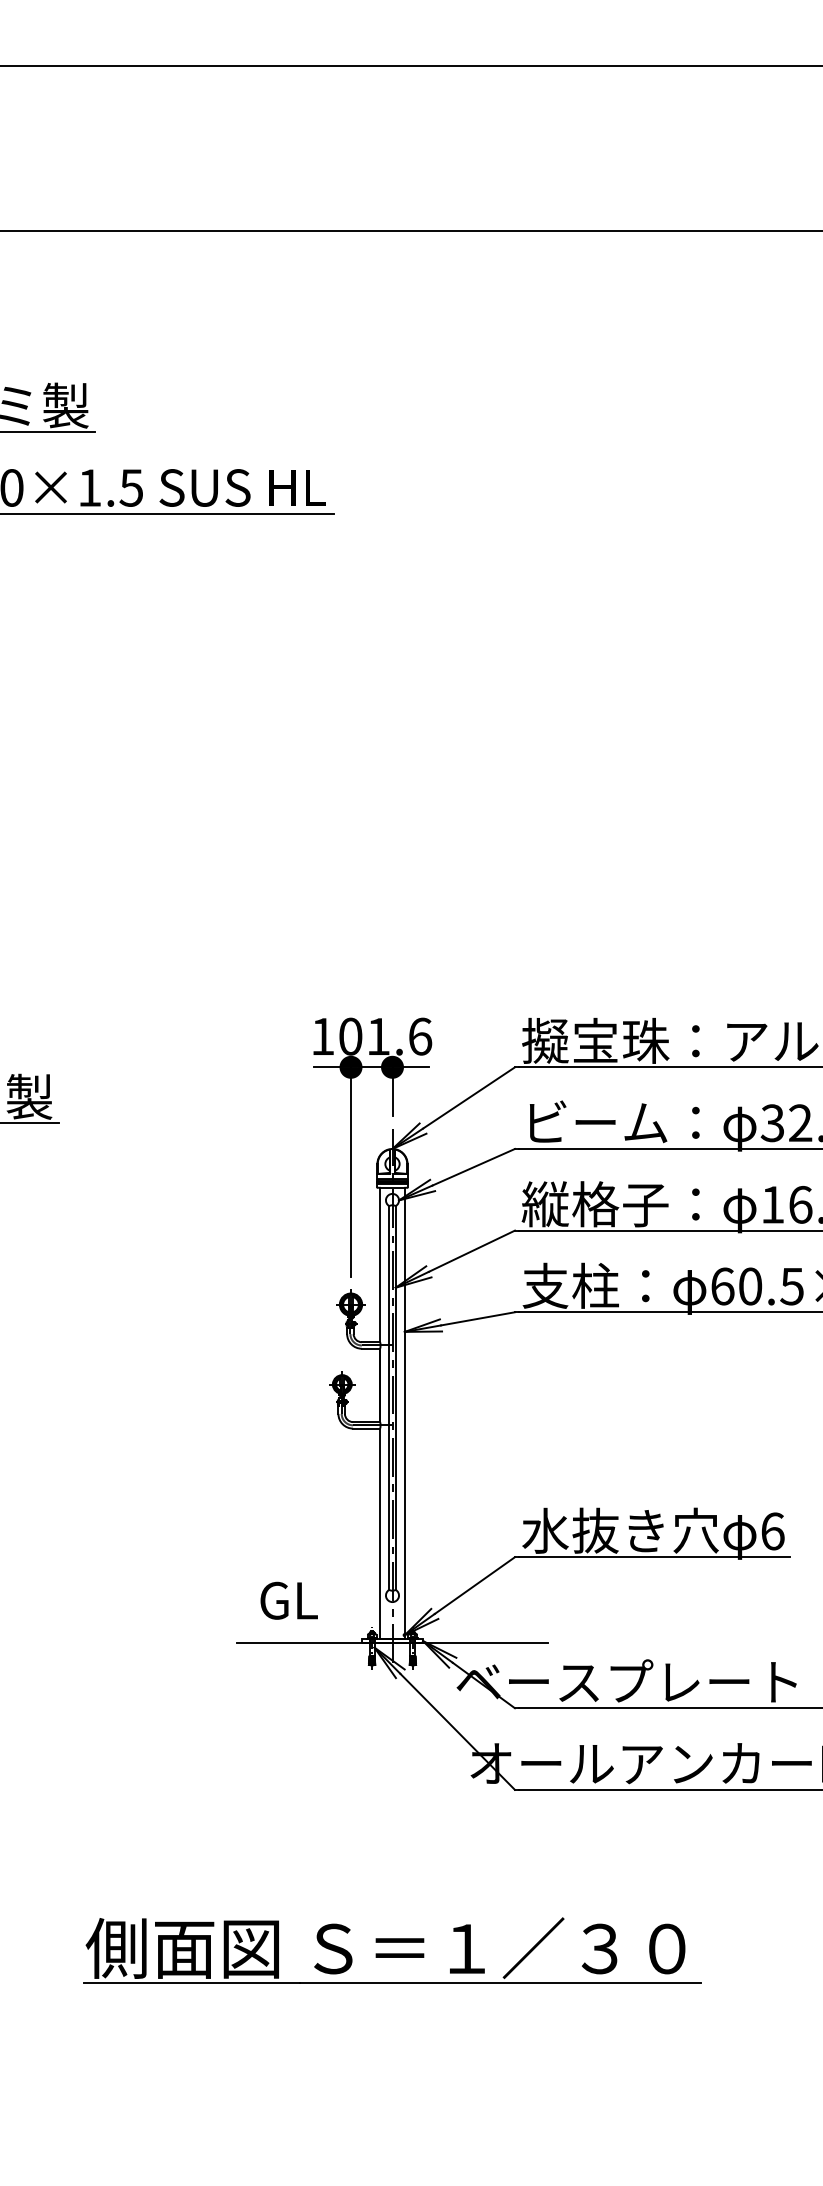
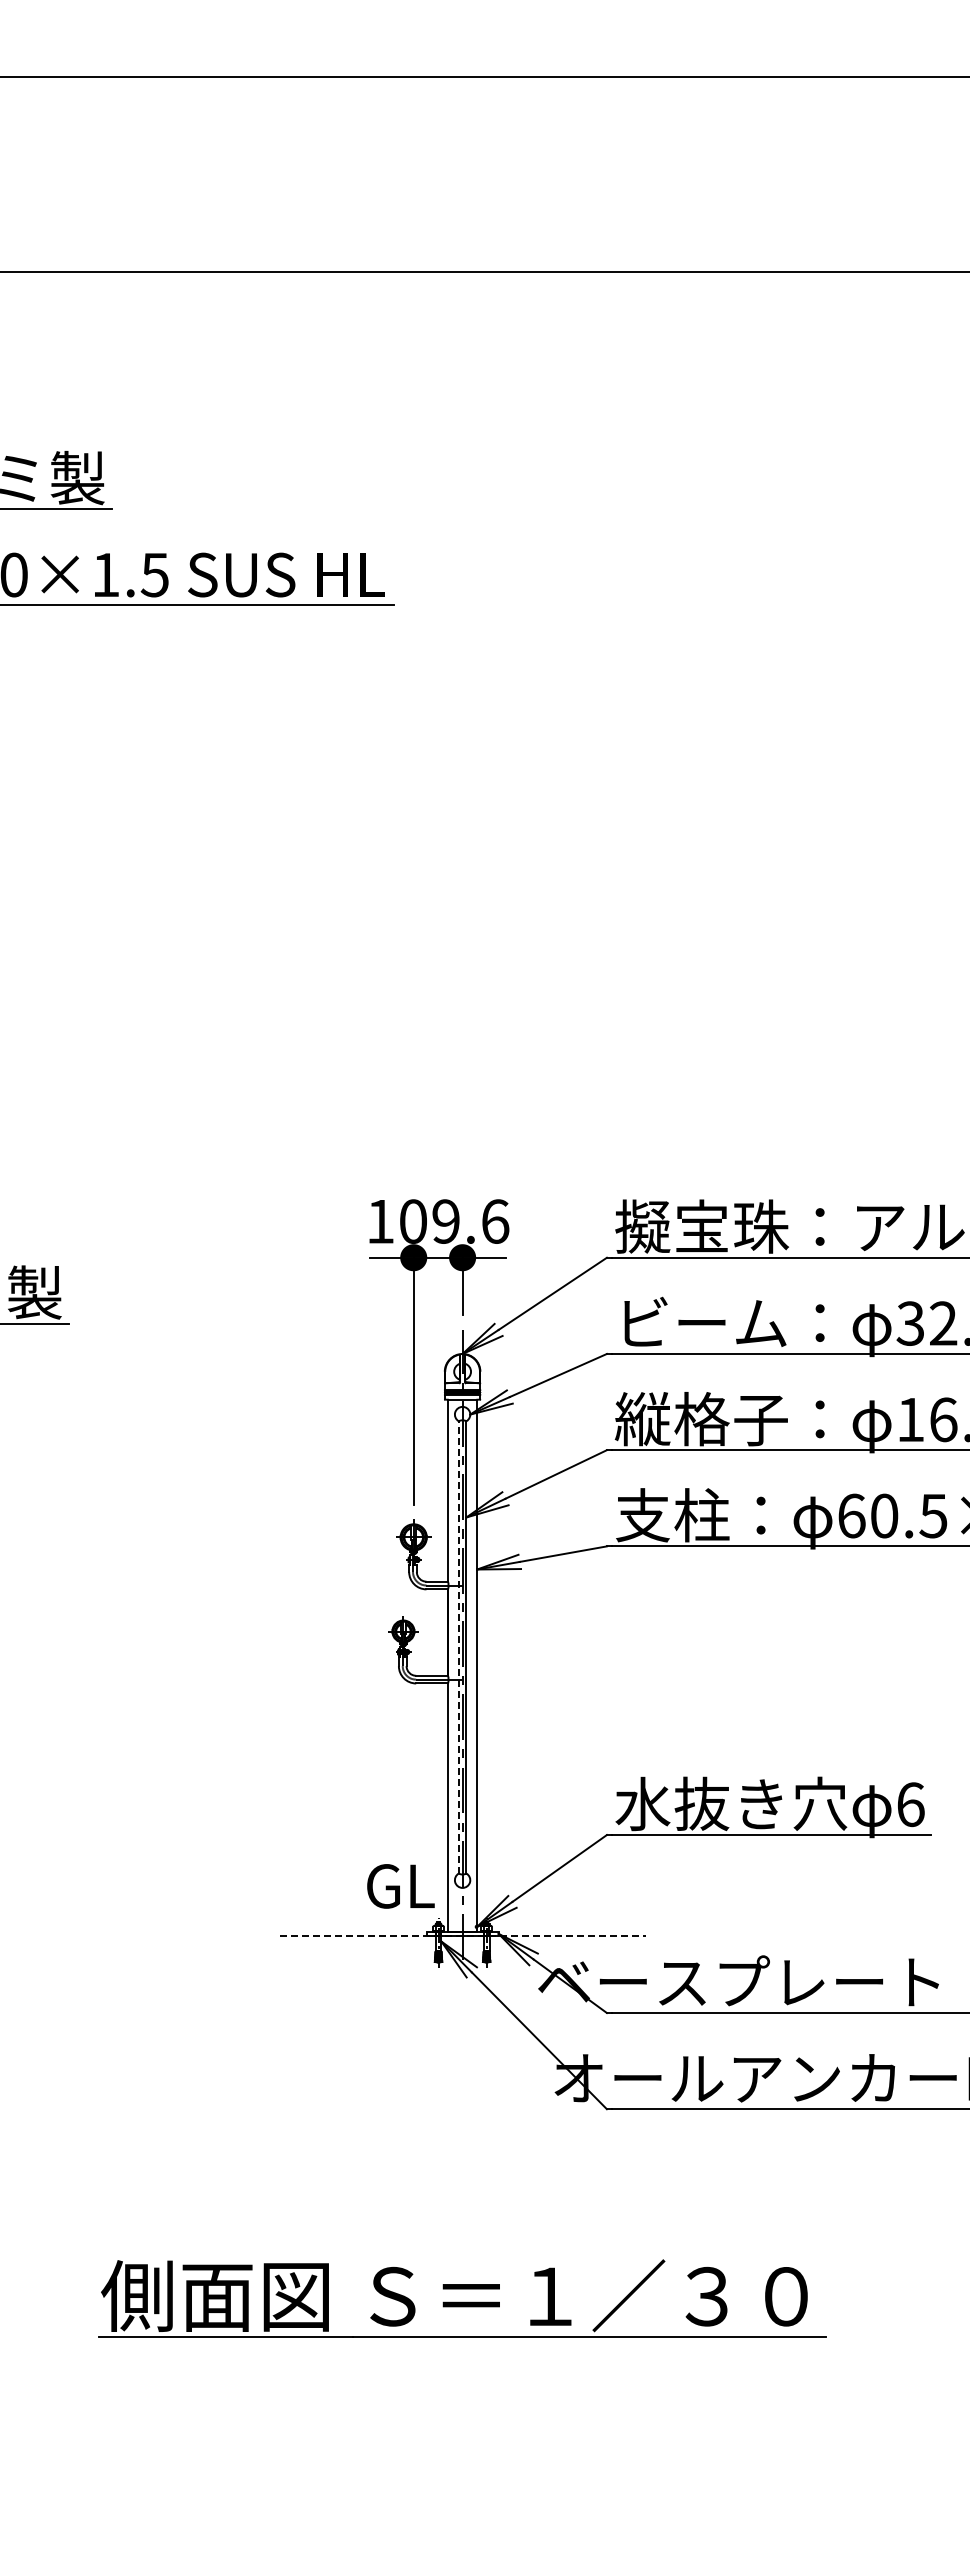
text: (377, 1036) -> (445, 1221), 101.6 -> 109.6
line: (389, 1397) -> (458, 1646), solid -> dashed
text: (288, 1600) -> (400, 1886), moved
line: (392, 1643) -> (462, 1936), solid -> dashed

